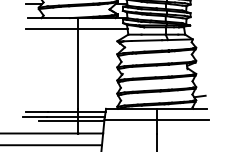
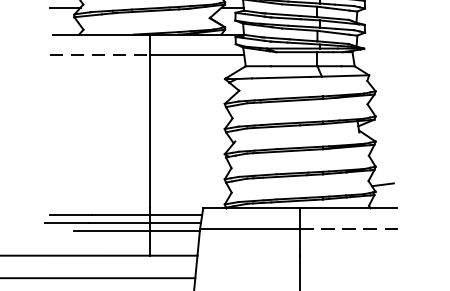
line: (52, 28) -> (100, 54), solid -> dashed
line: (183, 119) -> (351, 228), solid -> dashed

